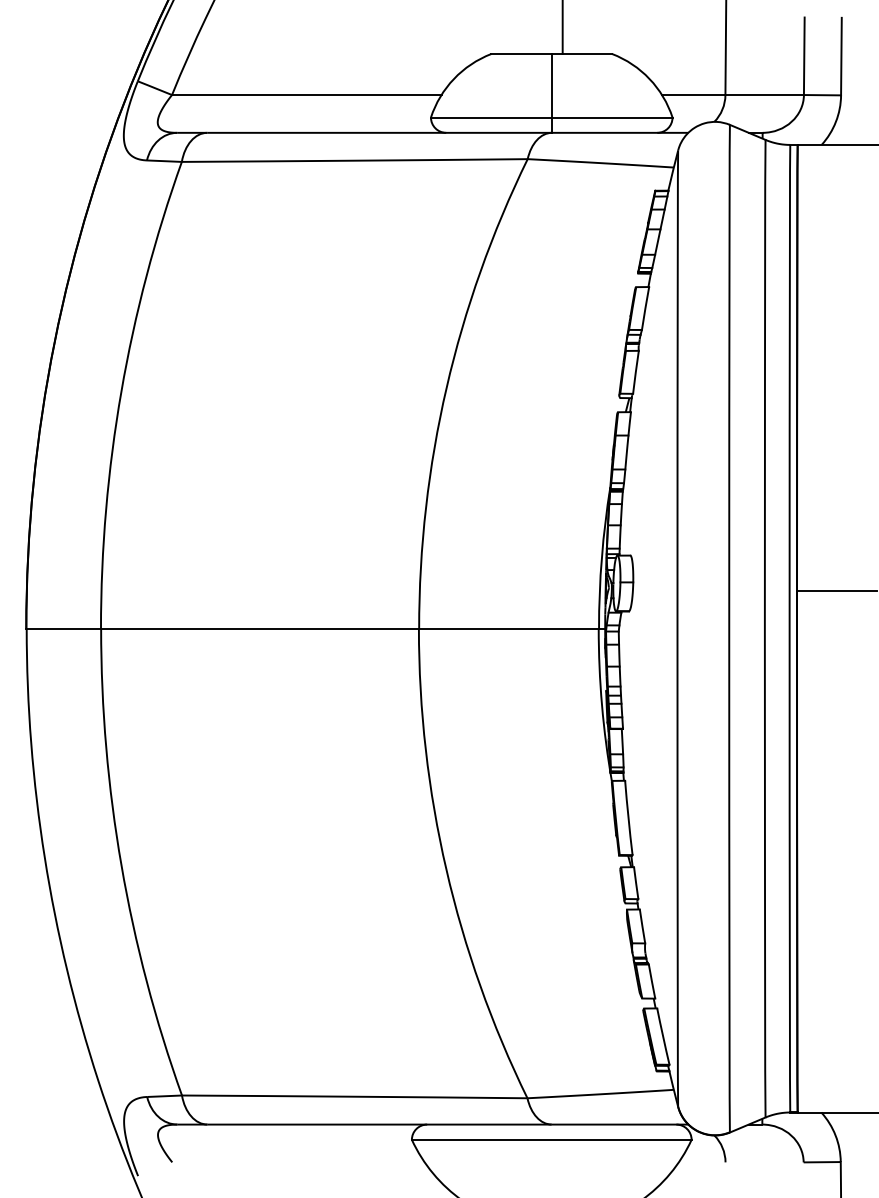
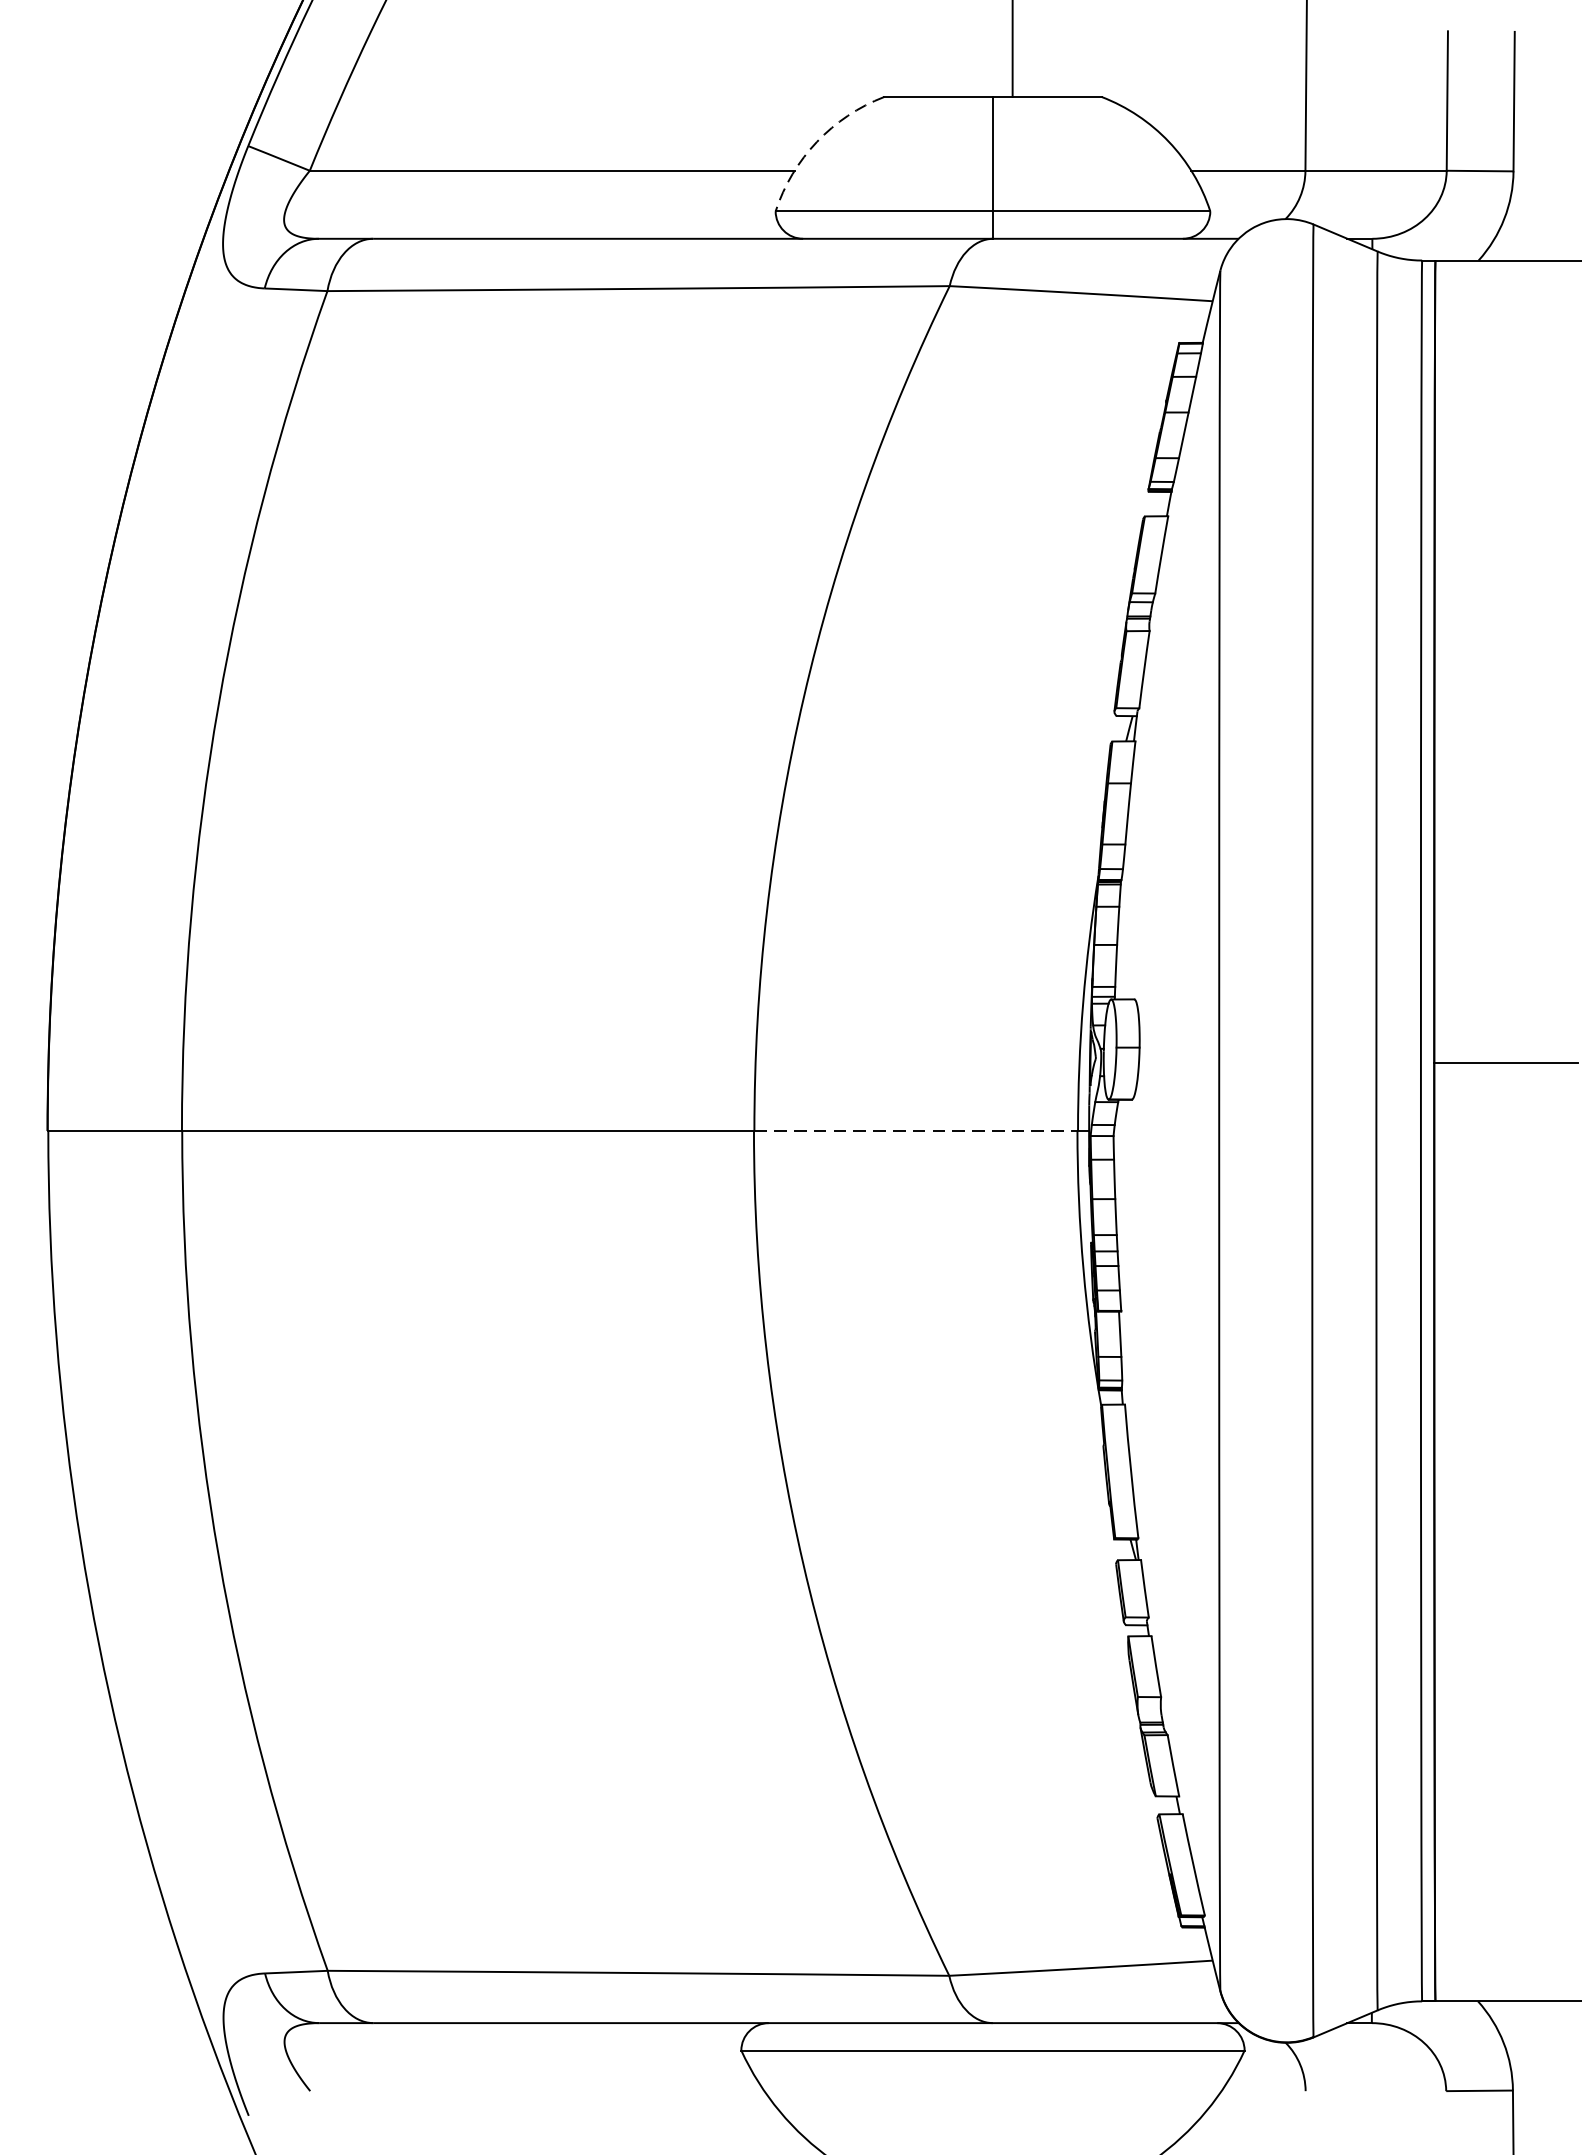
arc: (453, 78) -> (816, 141), solid -> dashed
line: (509, 628) -> (916, 1130), solid -> dashed

